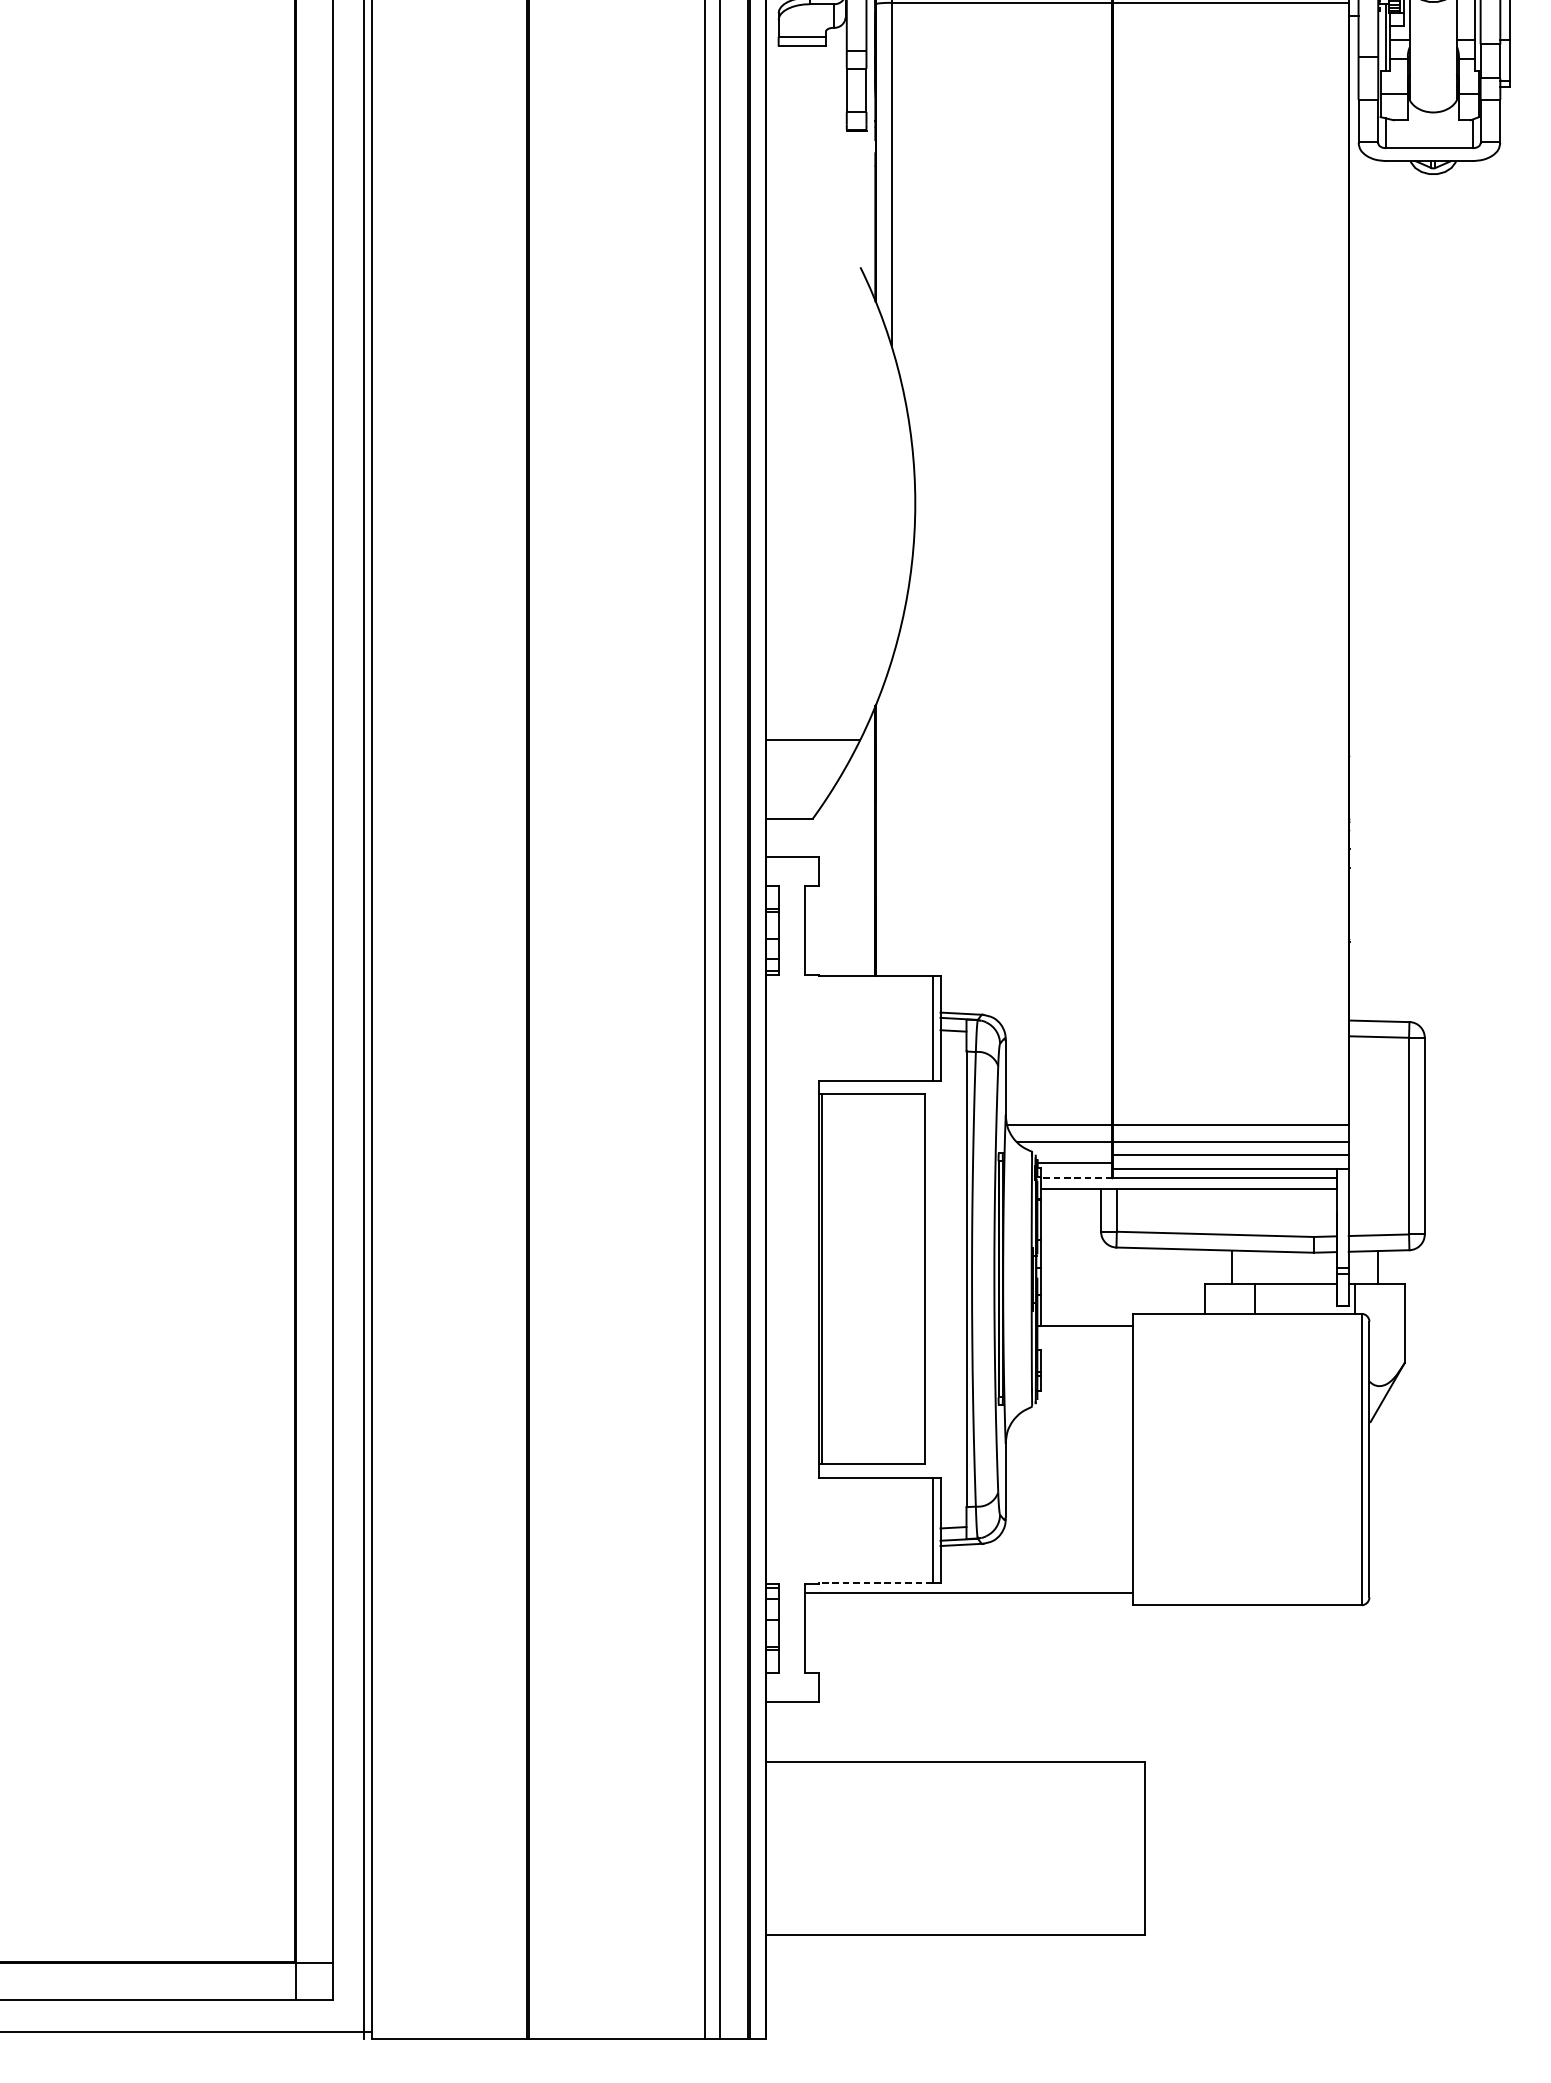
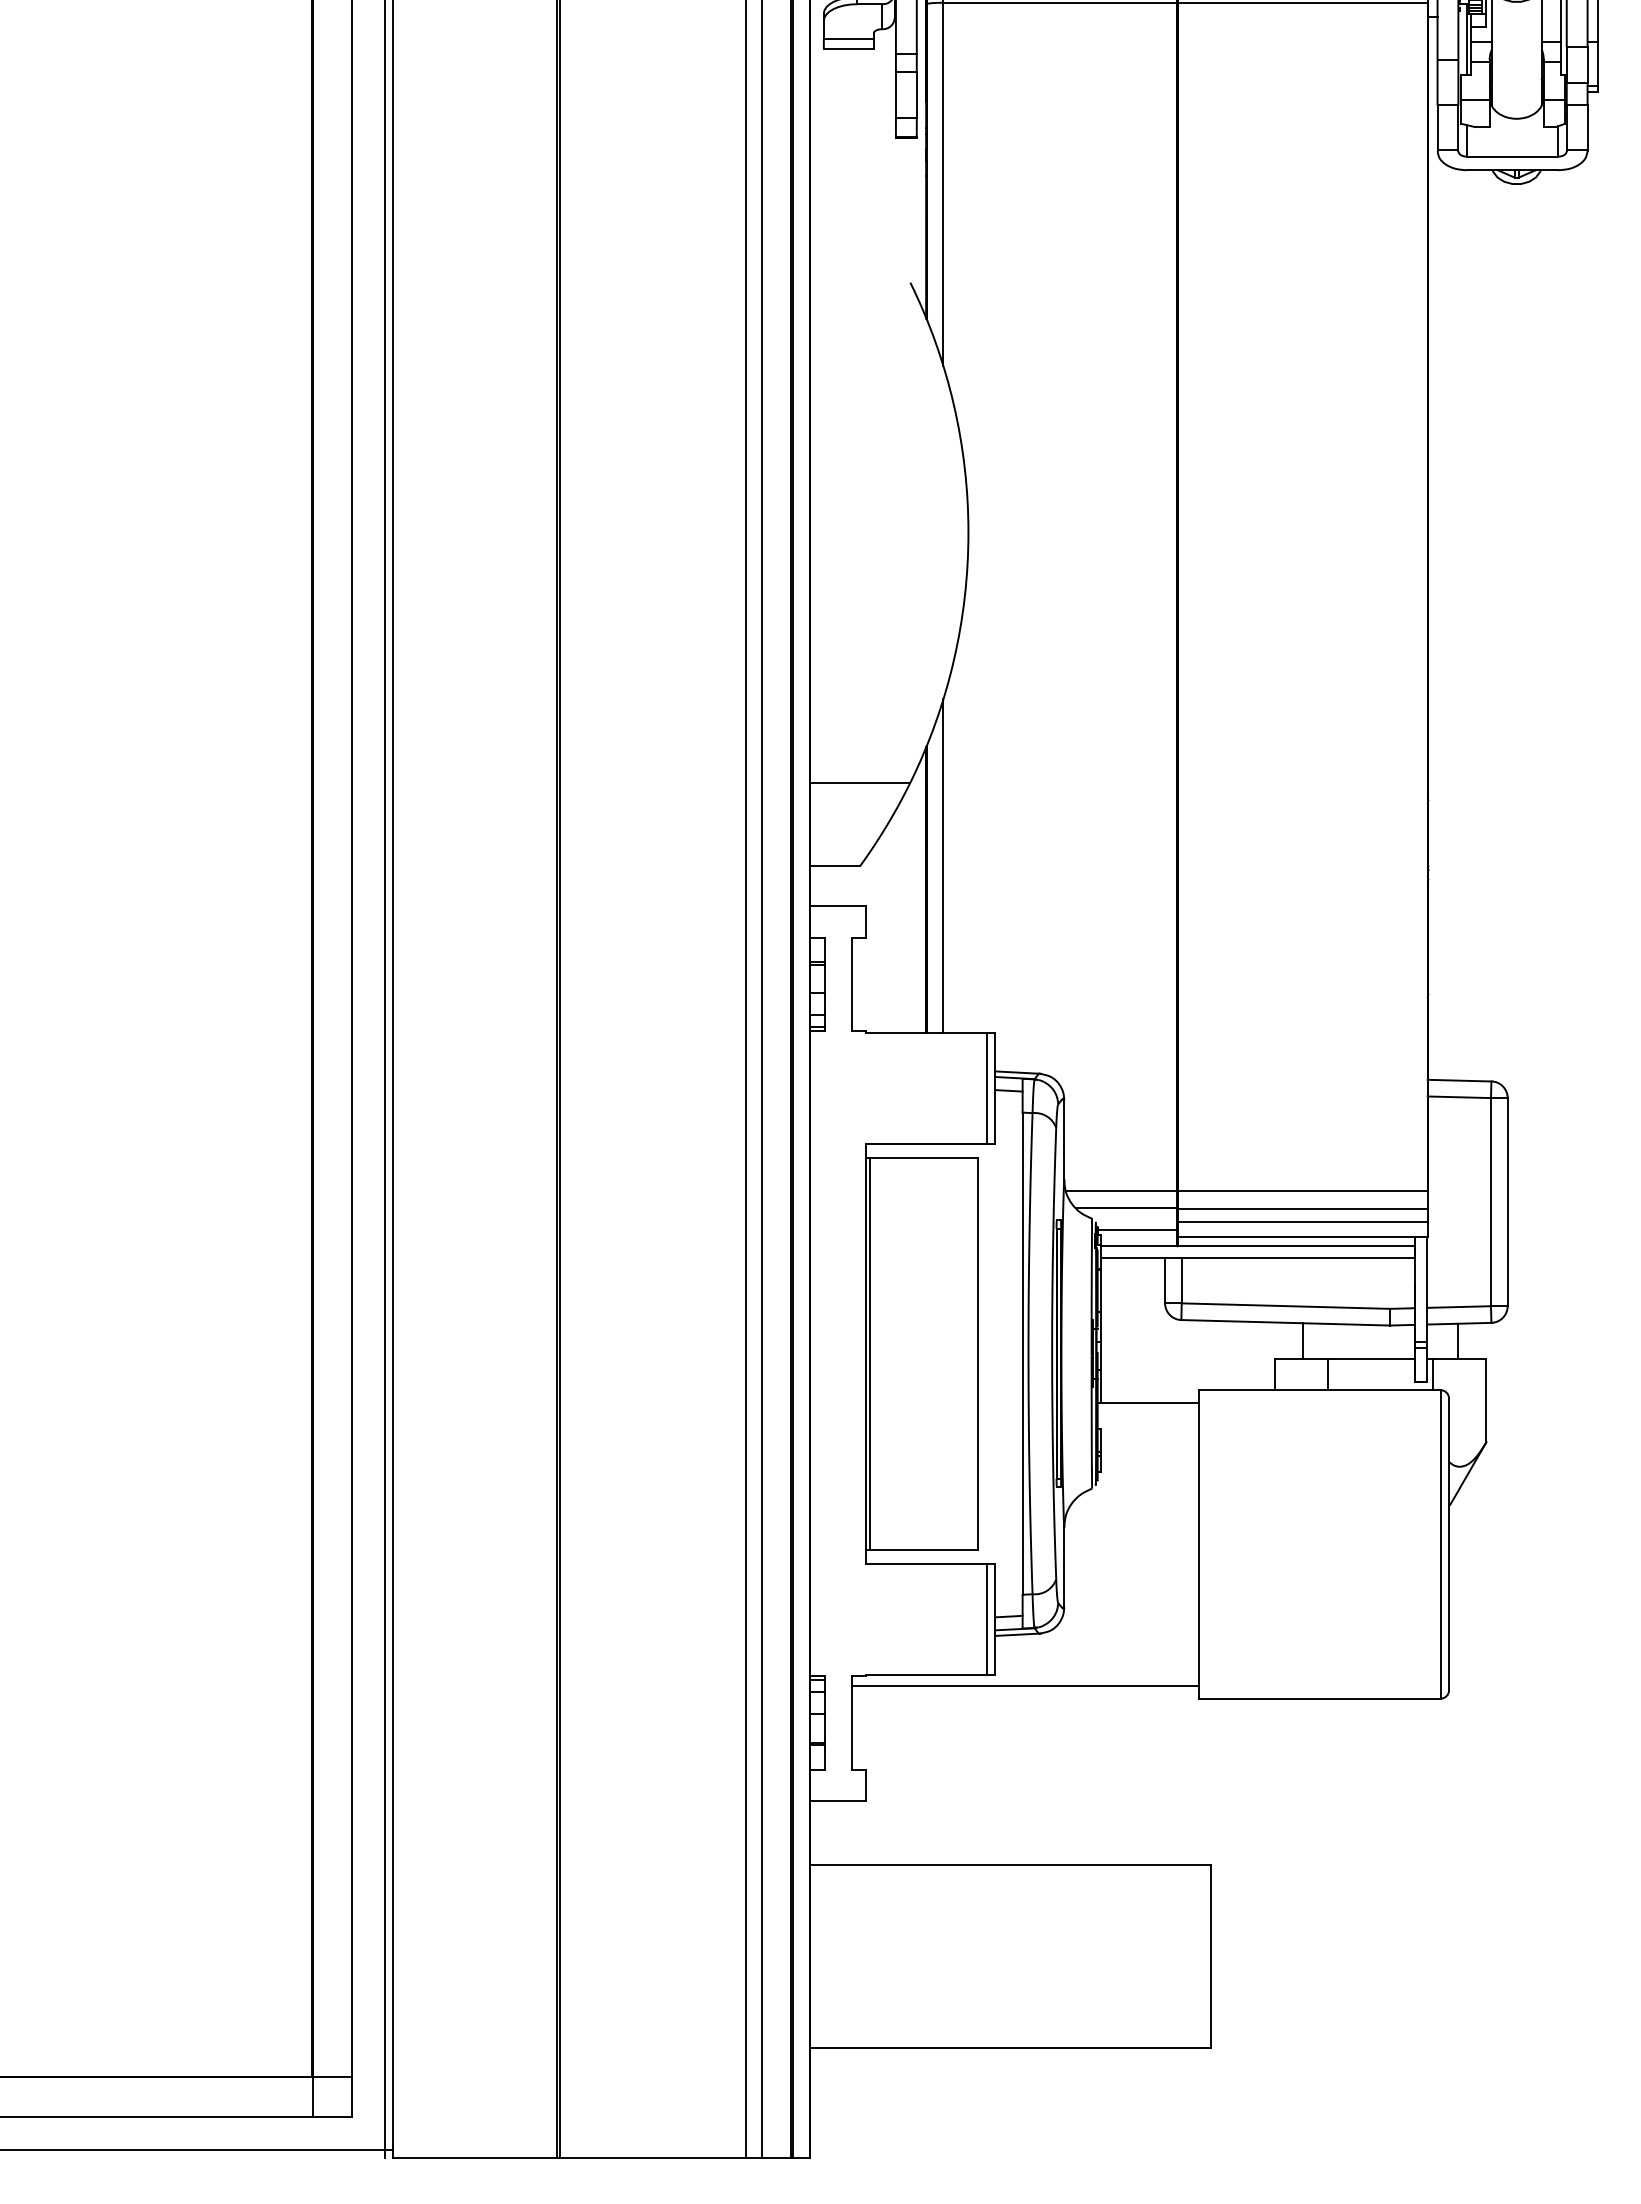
line: (891, 818) -> (943, 865), added
line: (1075, 1178) -> (1138, 1246), dashed -> solid
line: (875, 1582) -> (926, 1674), dashed -> solid

